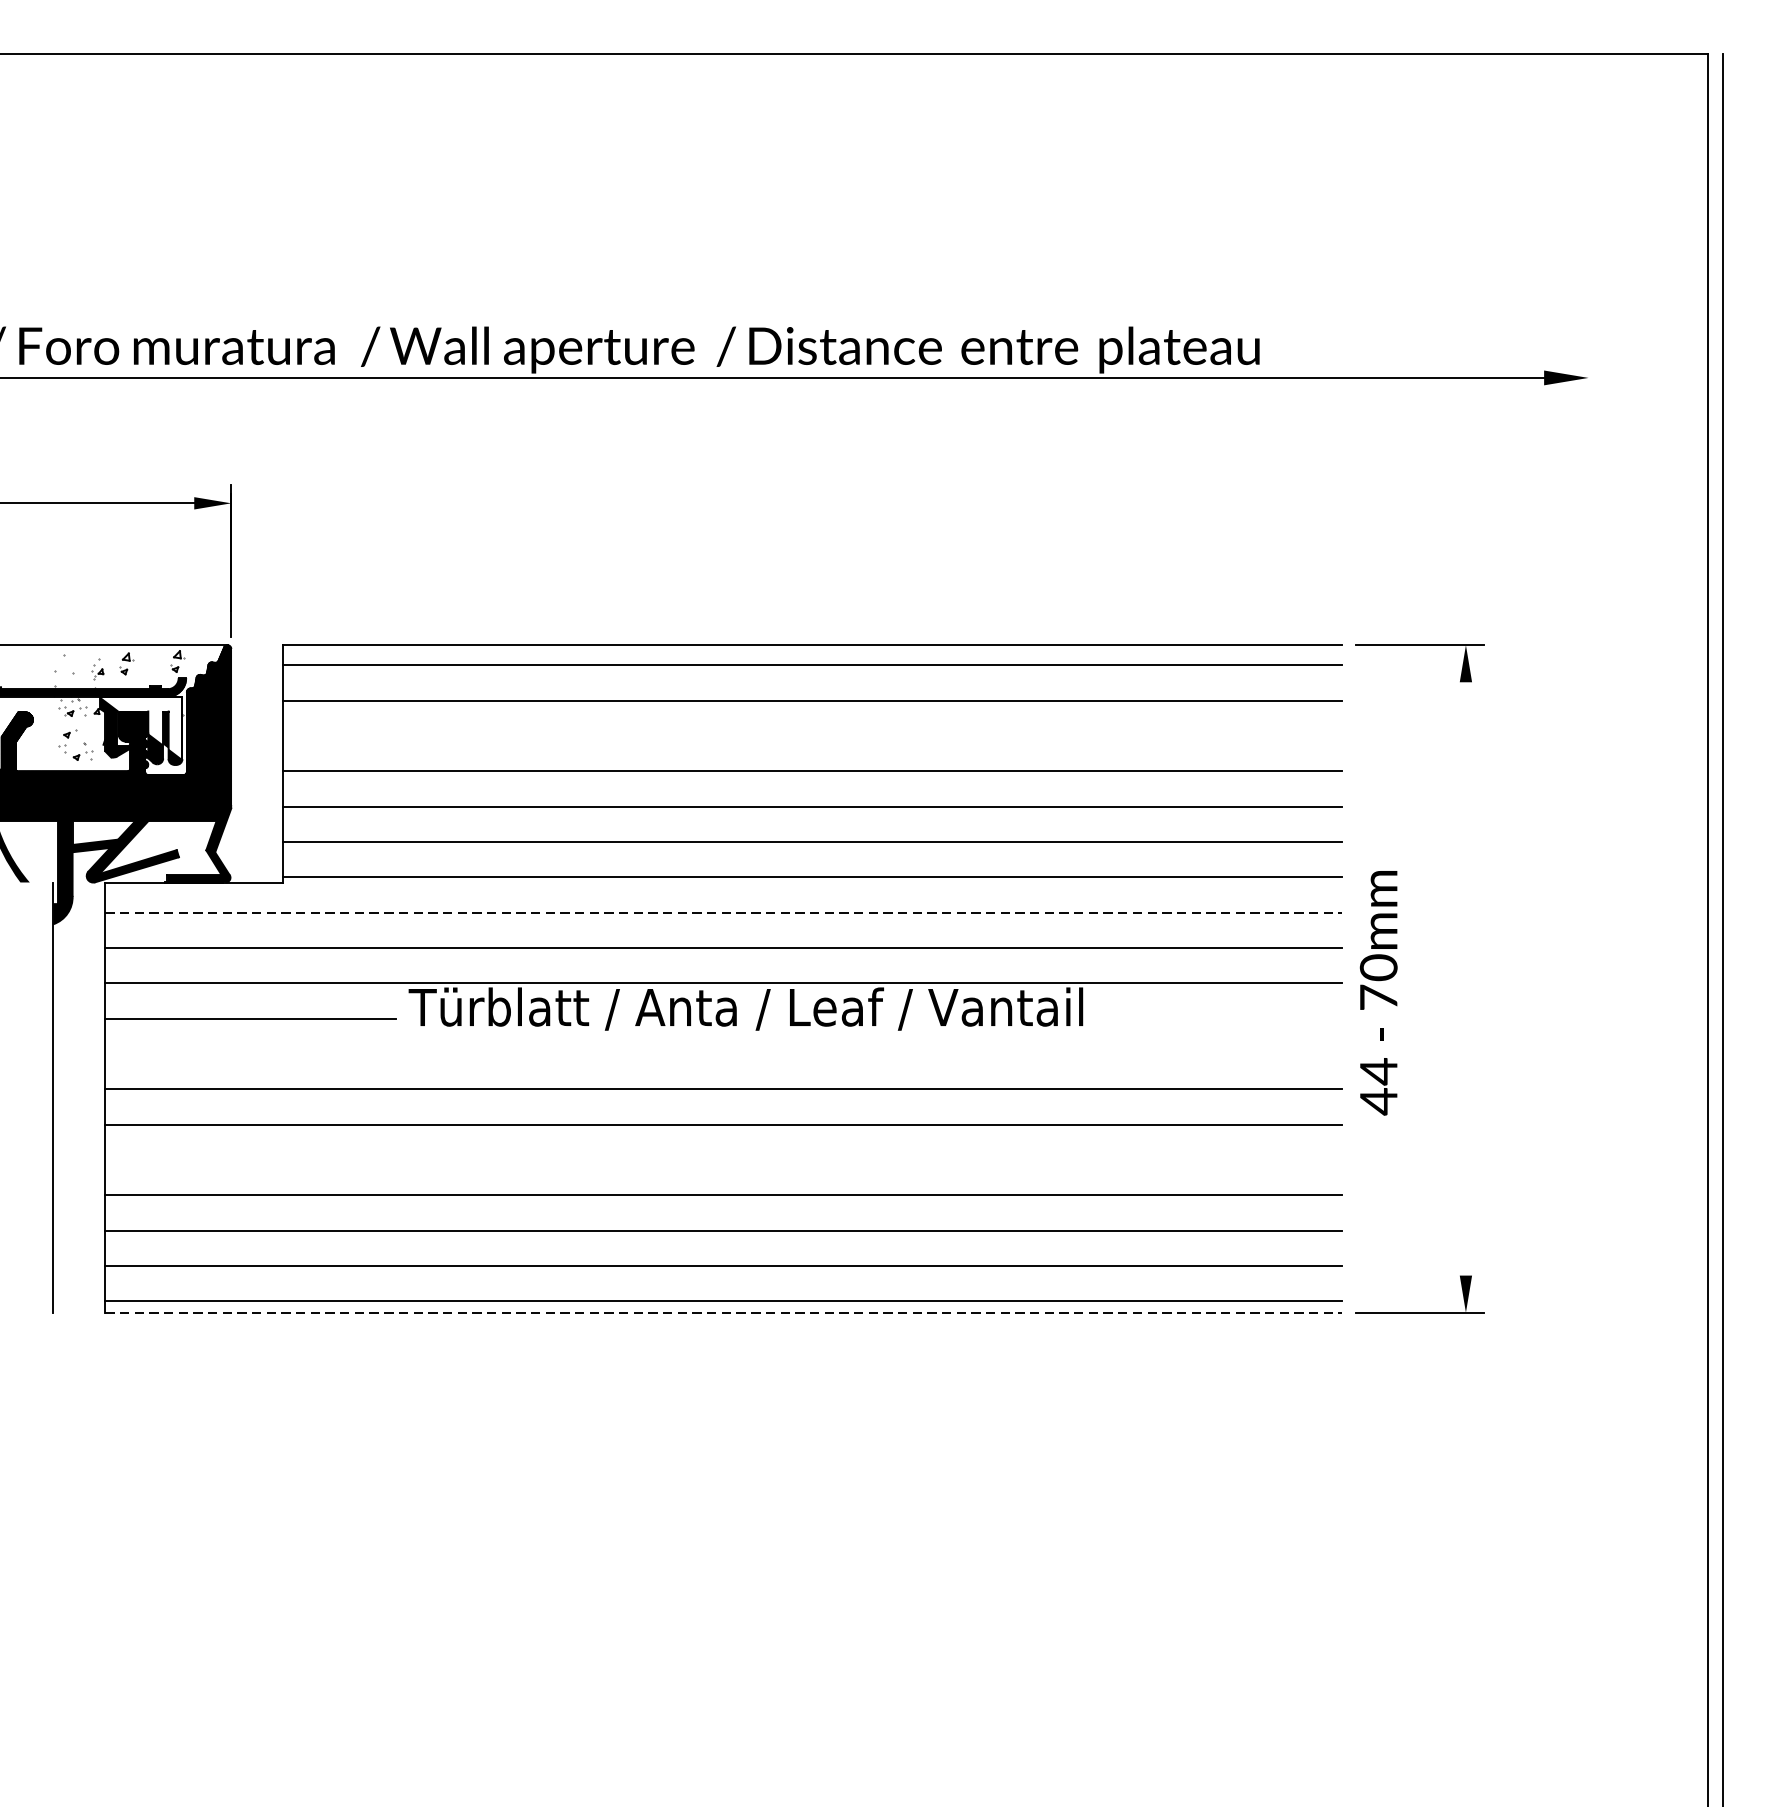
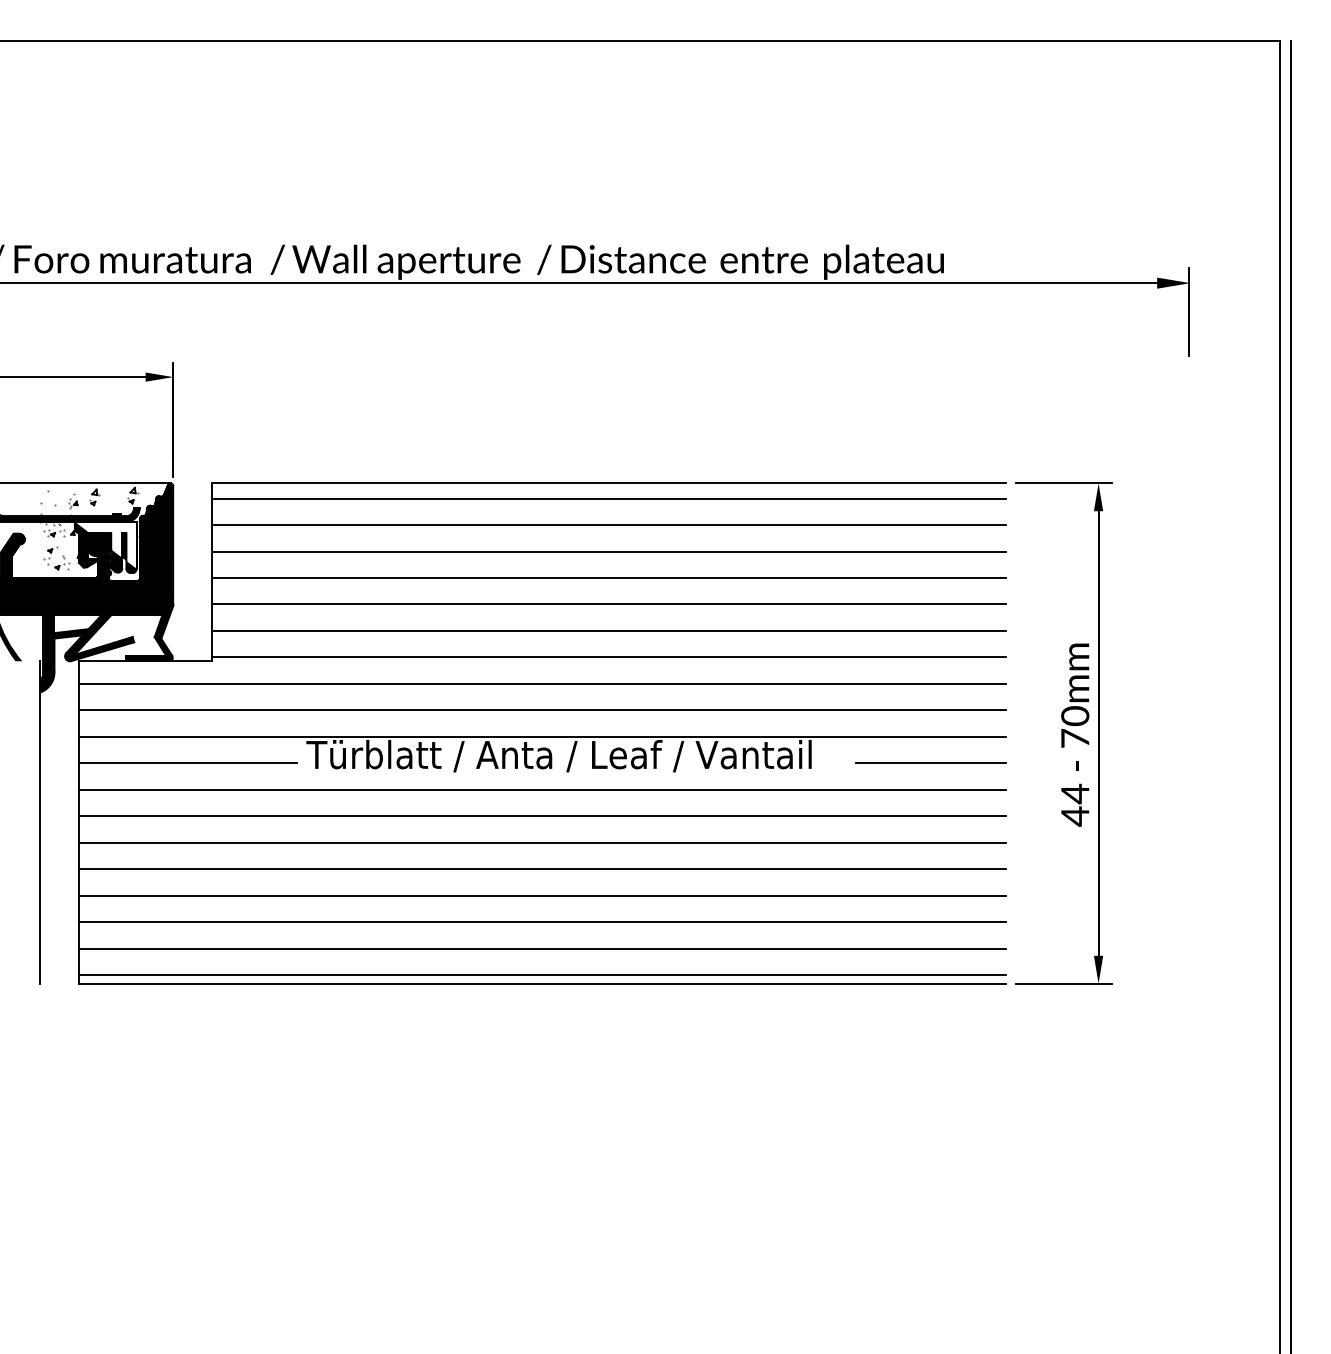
line: (1587, 417) -> (1189, 312), added
line: (813, 736) -> (609, 551), added
line: (723, 912) -> (542, 683), dashed -> solid
line: (1465, 978) -> (1098, 733), added
text: (1379, 992) -> (1075, 734), moved
line: (1241, 1018) -> (930, 763), added
line: (723, 1053) -> (542, 789), added
line: (723, 1160) -> (542, 869), added
line: (723, 1312) -> (542, 983), dashed -> solid

